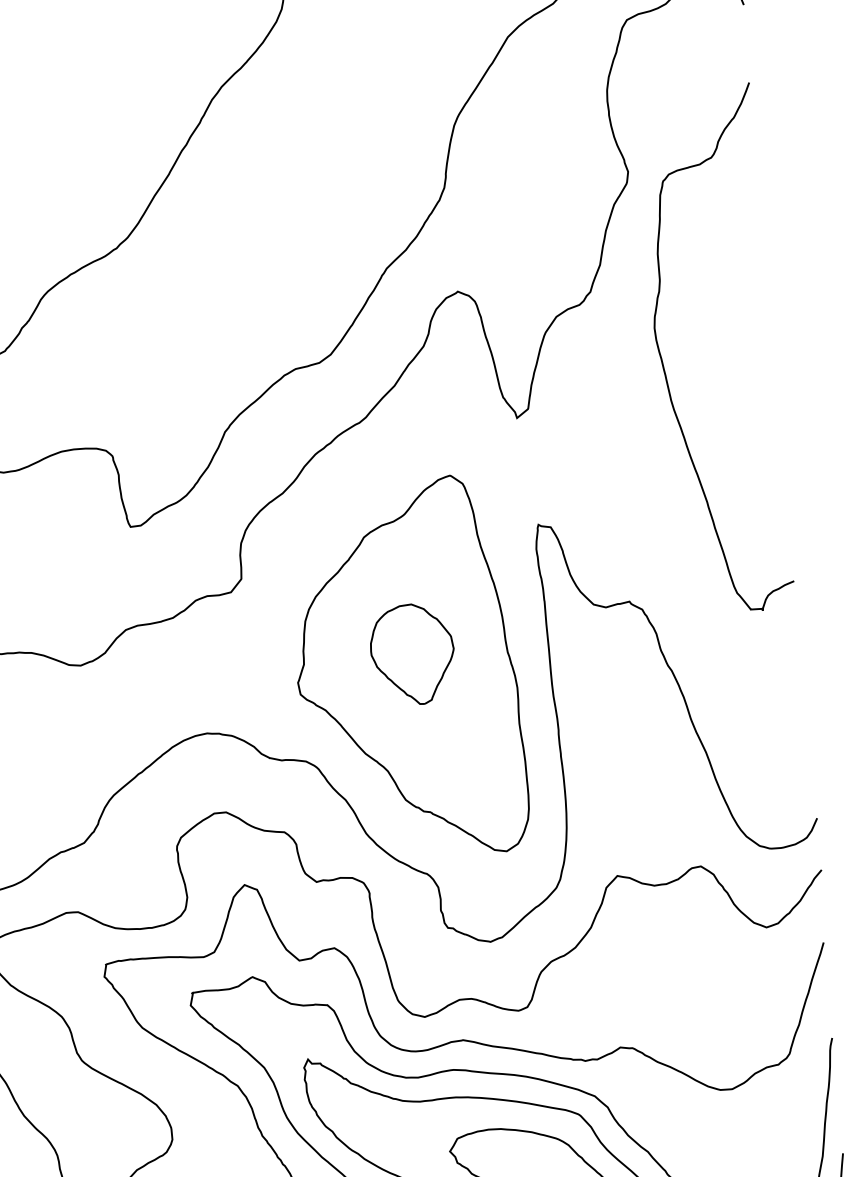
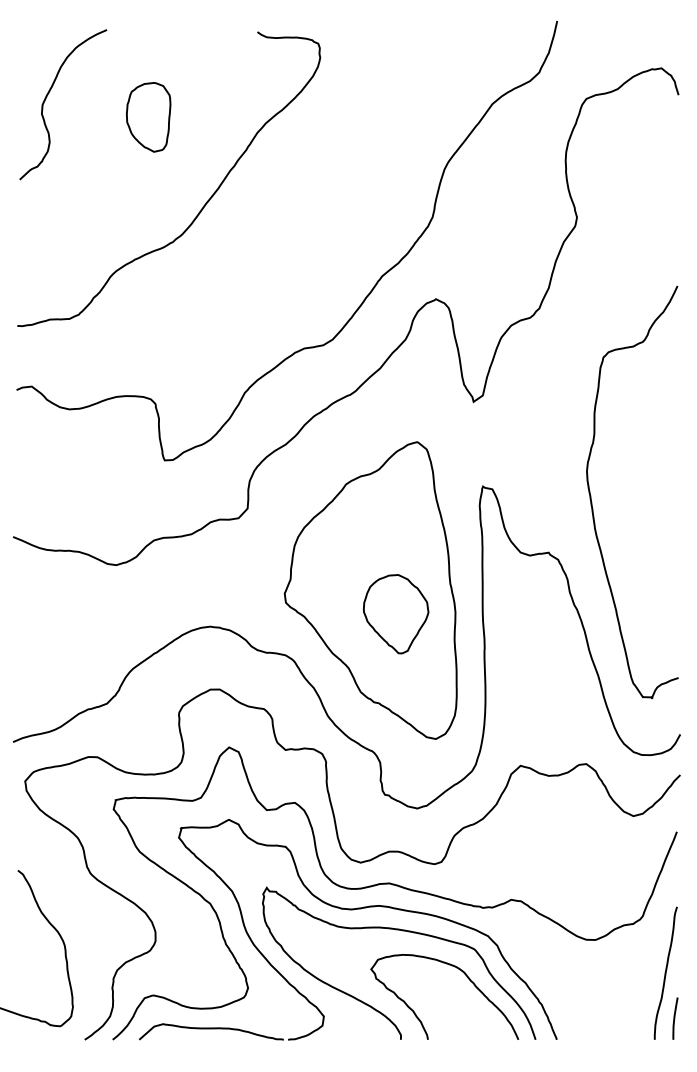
part: (71, 92) -> (148, 117), added
curve: (663, 358) -> (591, 495), moved
part: (413, 654) -> (396, 614), moved

